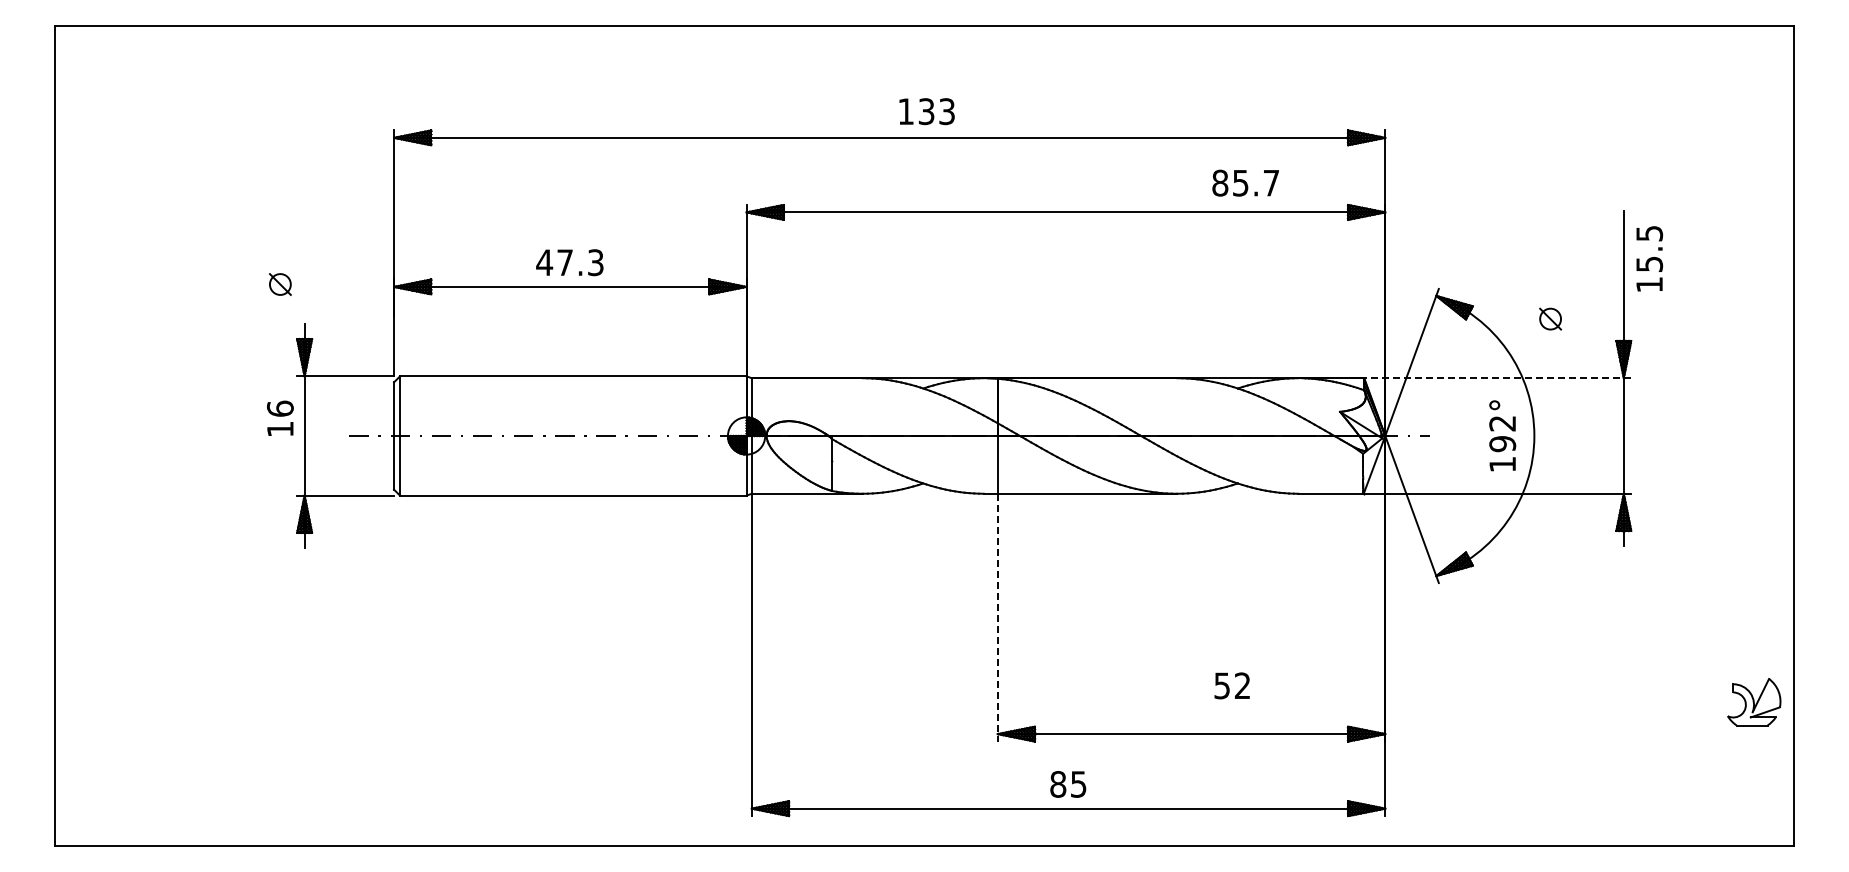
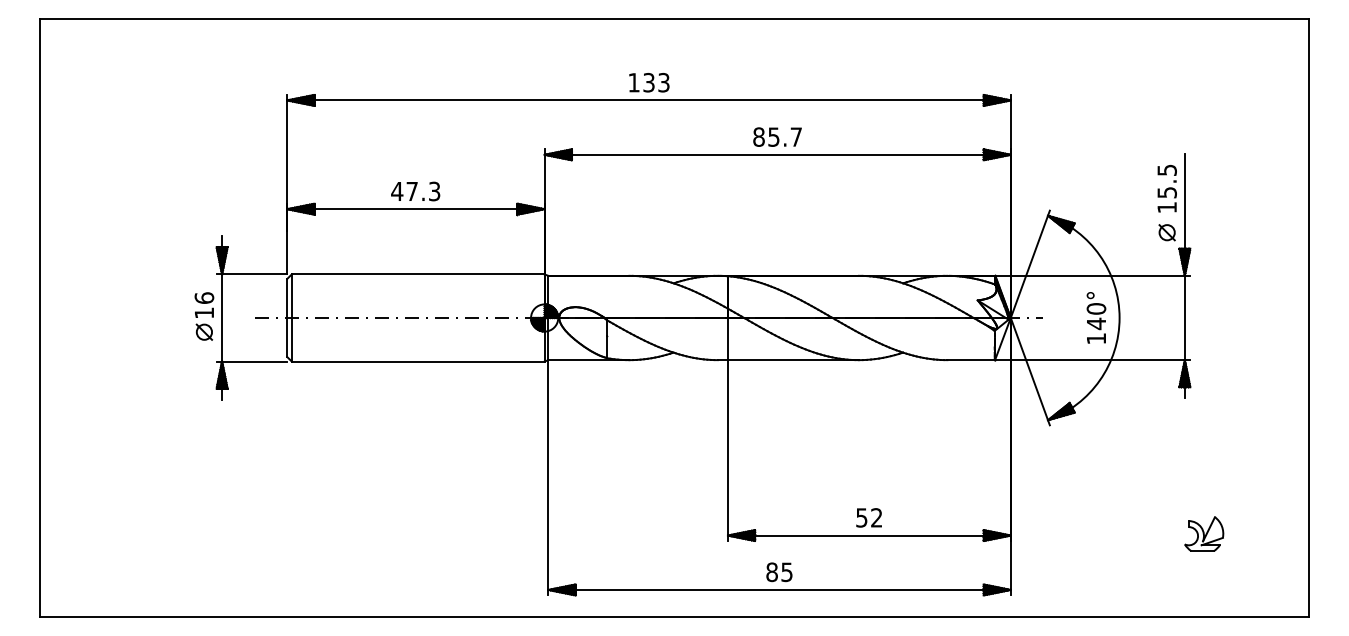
text: (926, 111) -> (648, 82), moved
text: (1245, 182) -> (777, 136), moved
text: (1649, 258) -> (1167, 188), moved
part: (280, 284) -> (204, 332), moved
part: (1550, 318) -> (1167, 232), moved
line: (1497, 378) -> (1092, 276), dashed -> solid
text: (1502, 433) -> (1096, 316), 192° -> 140°
line: (997, 617) -> (727, 450), dashed -> solid
text: (1231, 685) -> (868, 517), moved
part: (1754, 702) -> (1204, 534), moved

